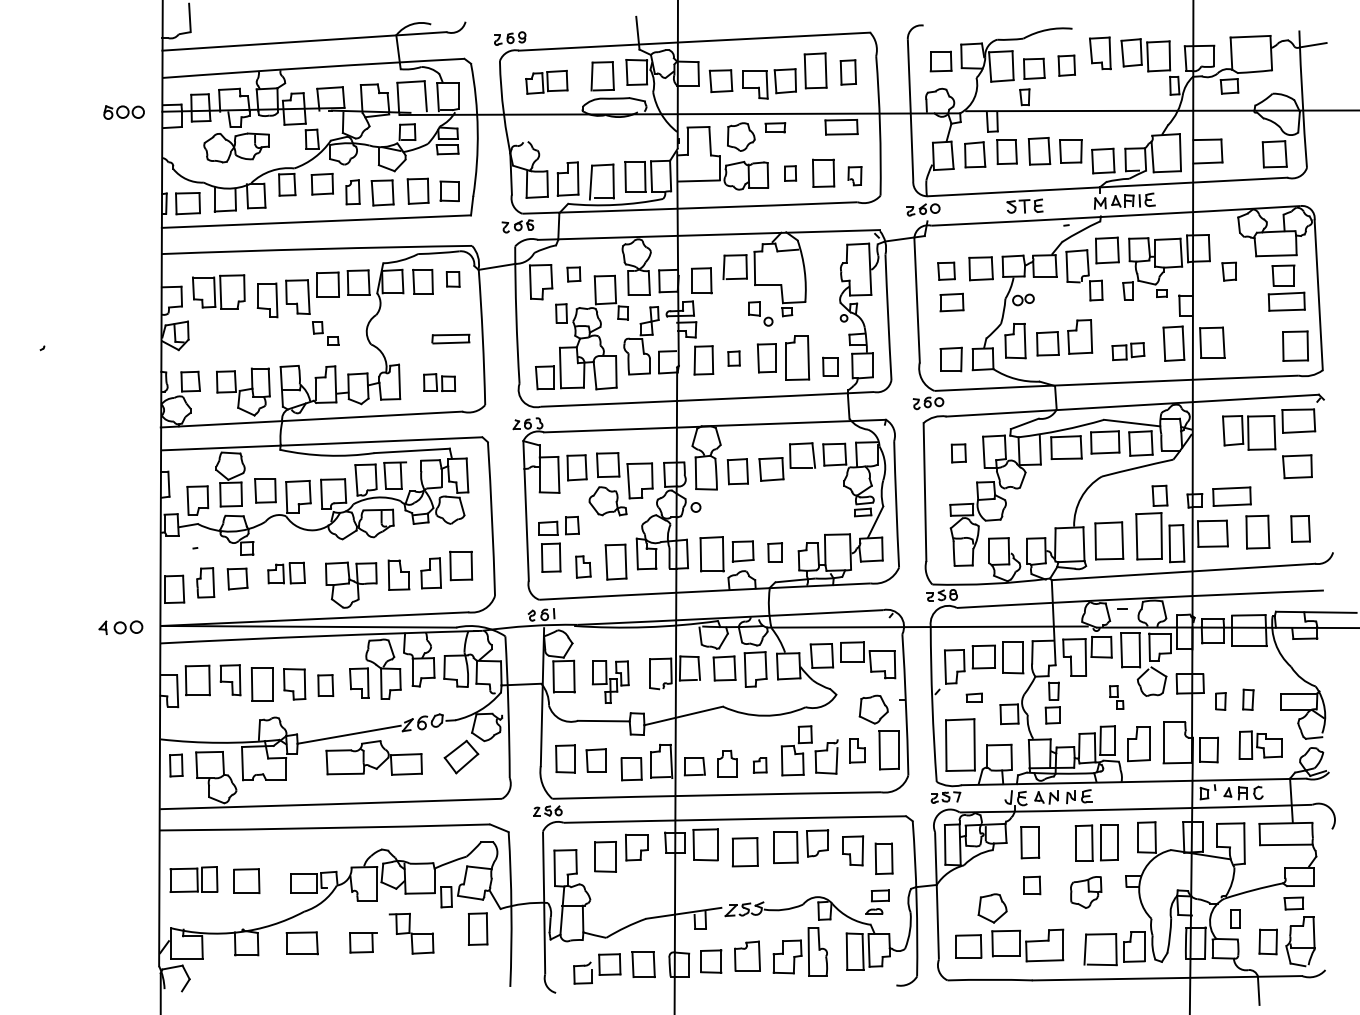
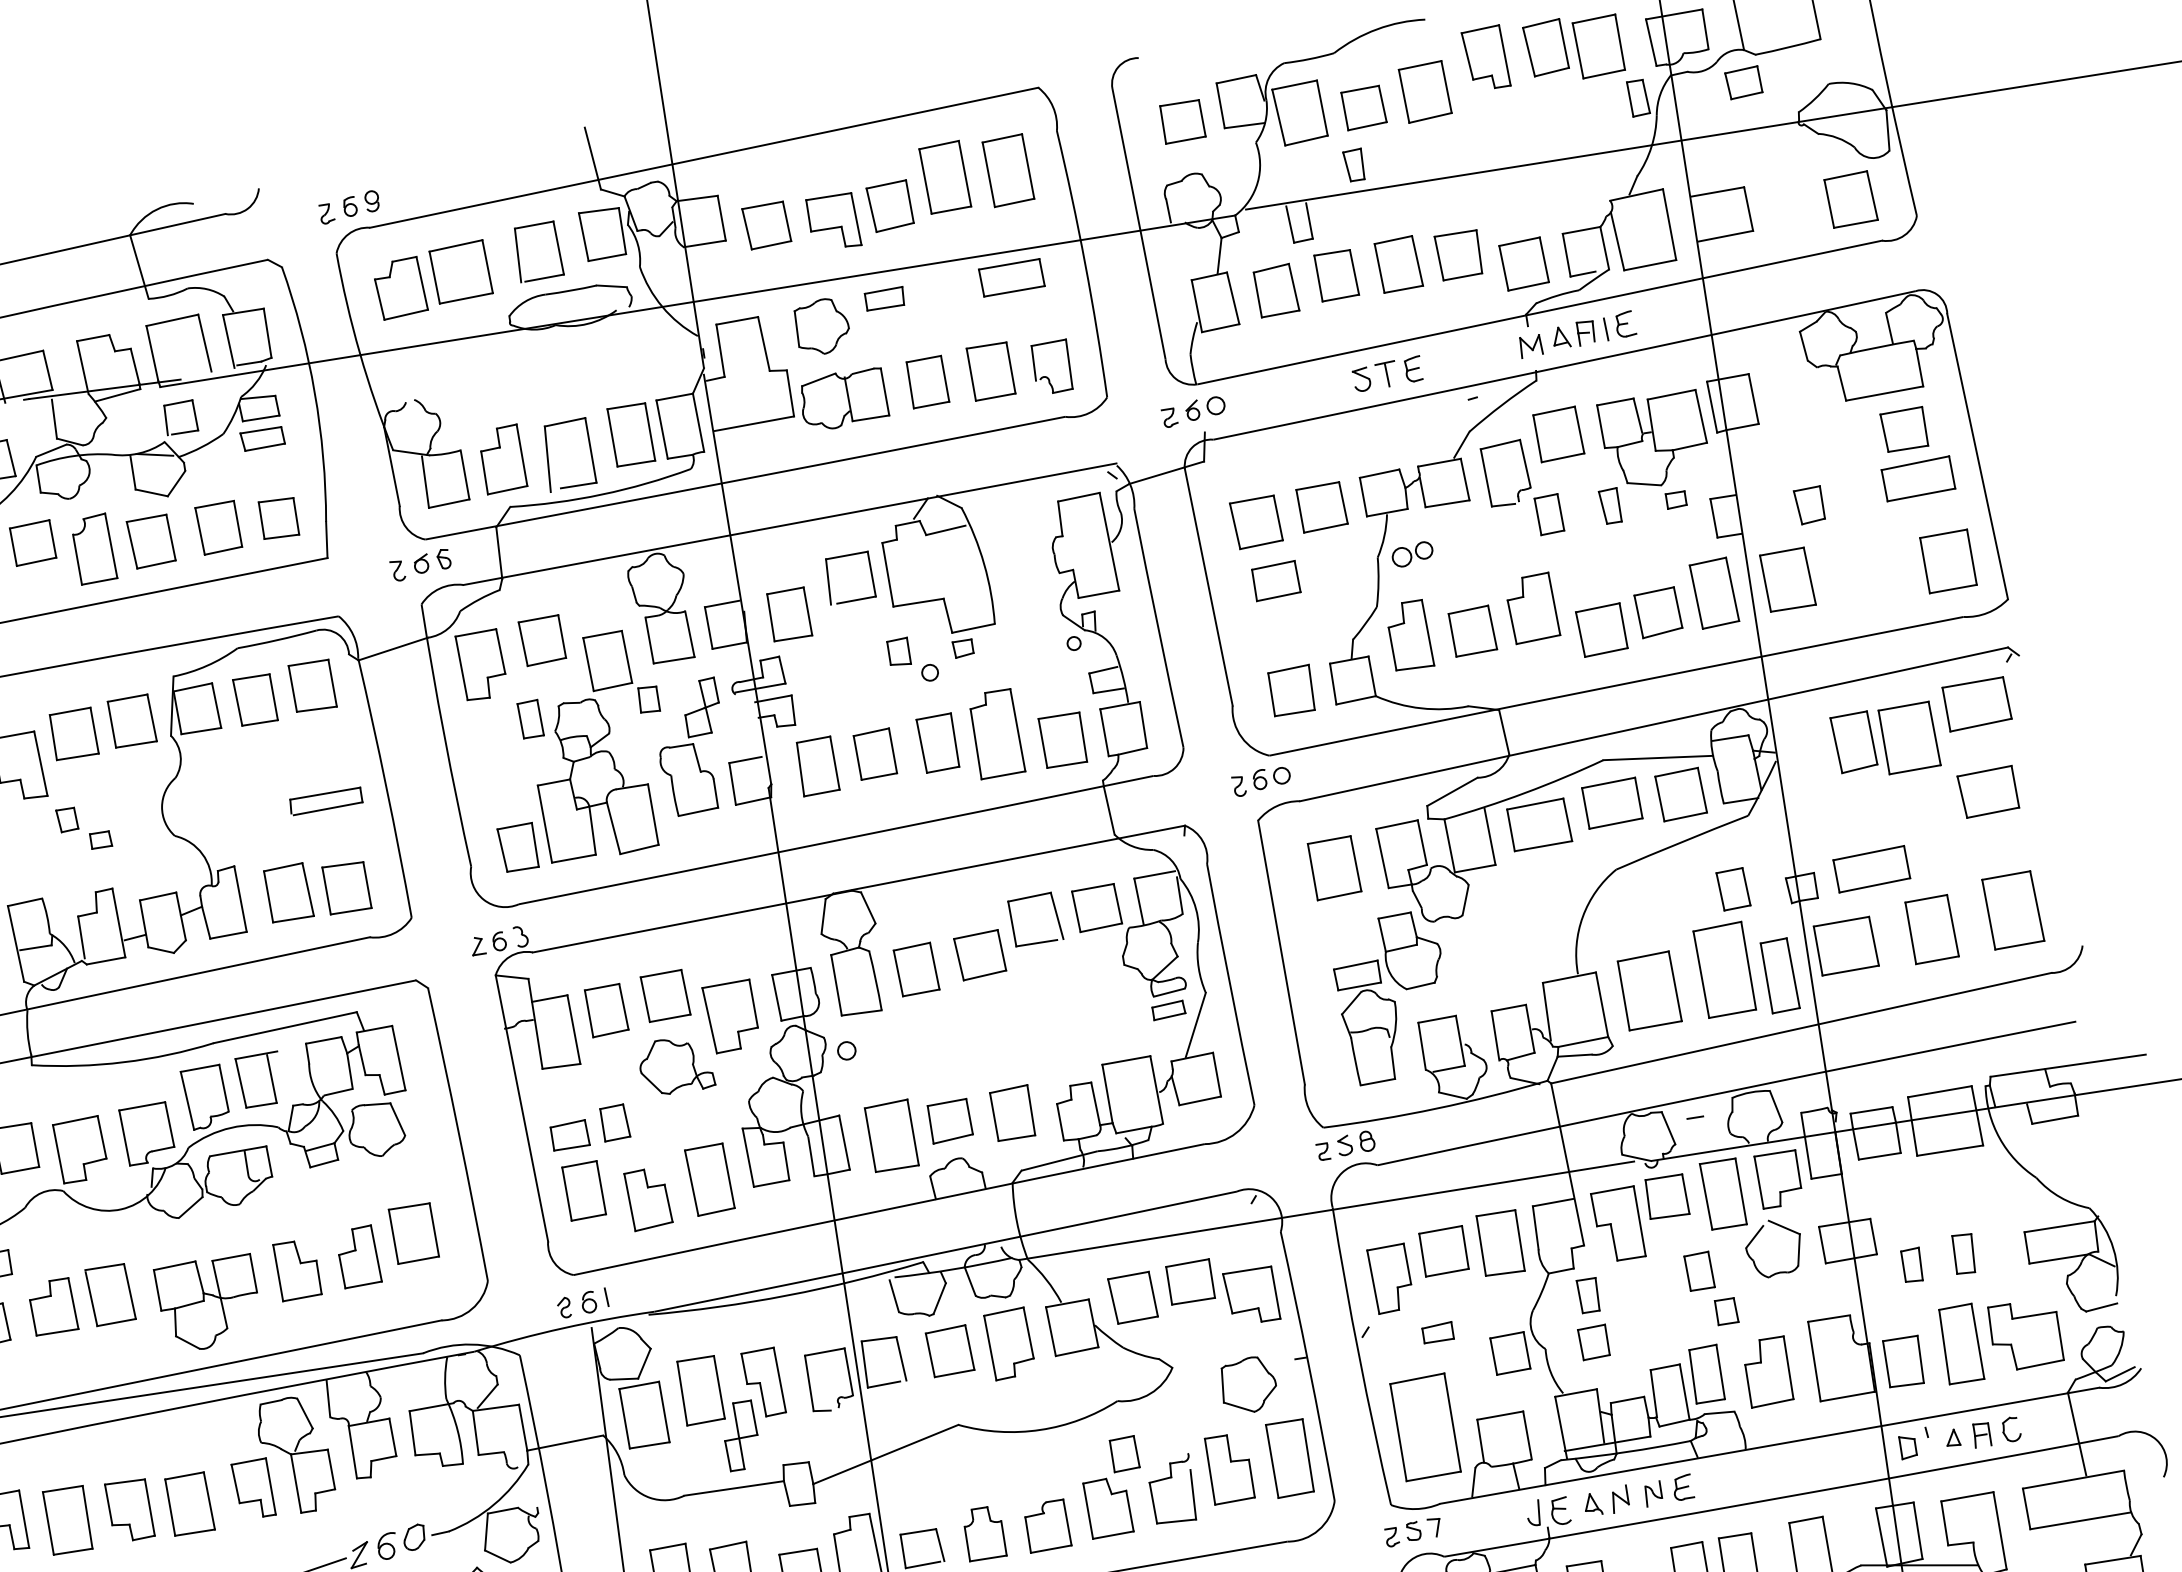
part: (1066, 65) -> (1424, 91), size x1.43
part: (848, 72) -> (1008, 170), size x1.43
part: (546, 82) -> (432, 280), size x1.43
part: (790, 173) -> (927, 381), size x1.67
part: (854, 176) -> (1051, 368), size x1.43
part: (352, 192) -> (93, 549), size x1.43
part: (946, 271) -> (1256, 522), size x1.43
part: (1228, 271) -> (1807, 505), moved
part: (573, 274) -> (541, 640), size x1.67
part: (452, 279) -> (311, 686), size x1.67
part: (1128, 351) -> (1629, 621), size x1.67
part: (733, 358) -> (874, 753), size x1.67
part: (830, 366) -> (1062, 740), size x1.43
part: (439, 382) -> (317, 888), size x1.67
part: (958, 453) -> (1334, 868), size x1.67
part: (1300, 528) -> (2012, 909), size x1.43
part: (774, 552) -> (1010, 1113), size x1.43
part: (583, 566) -> (648, 1197), size x1.43
part: (286, 572) -> (80, 1298), size x1.43
part: (610, 681) -> (735, 1410), size x1.43
part: (325, 685) -> (189, 1503), size x1.43
part: (1116, 697) -> (1710, 1289), size x1.67
part: (1260, 744) -> (2000, 1336), size x1.43
part: (857, 750) -> (1229, 1468), size x1.43
part: (759, 765) -> (1046, 1526), size x1.67

